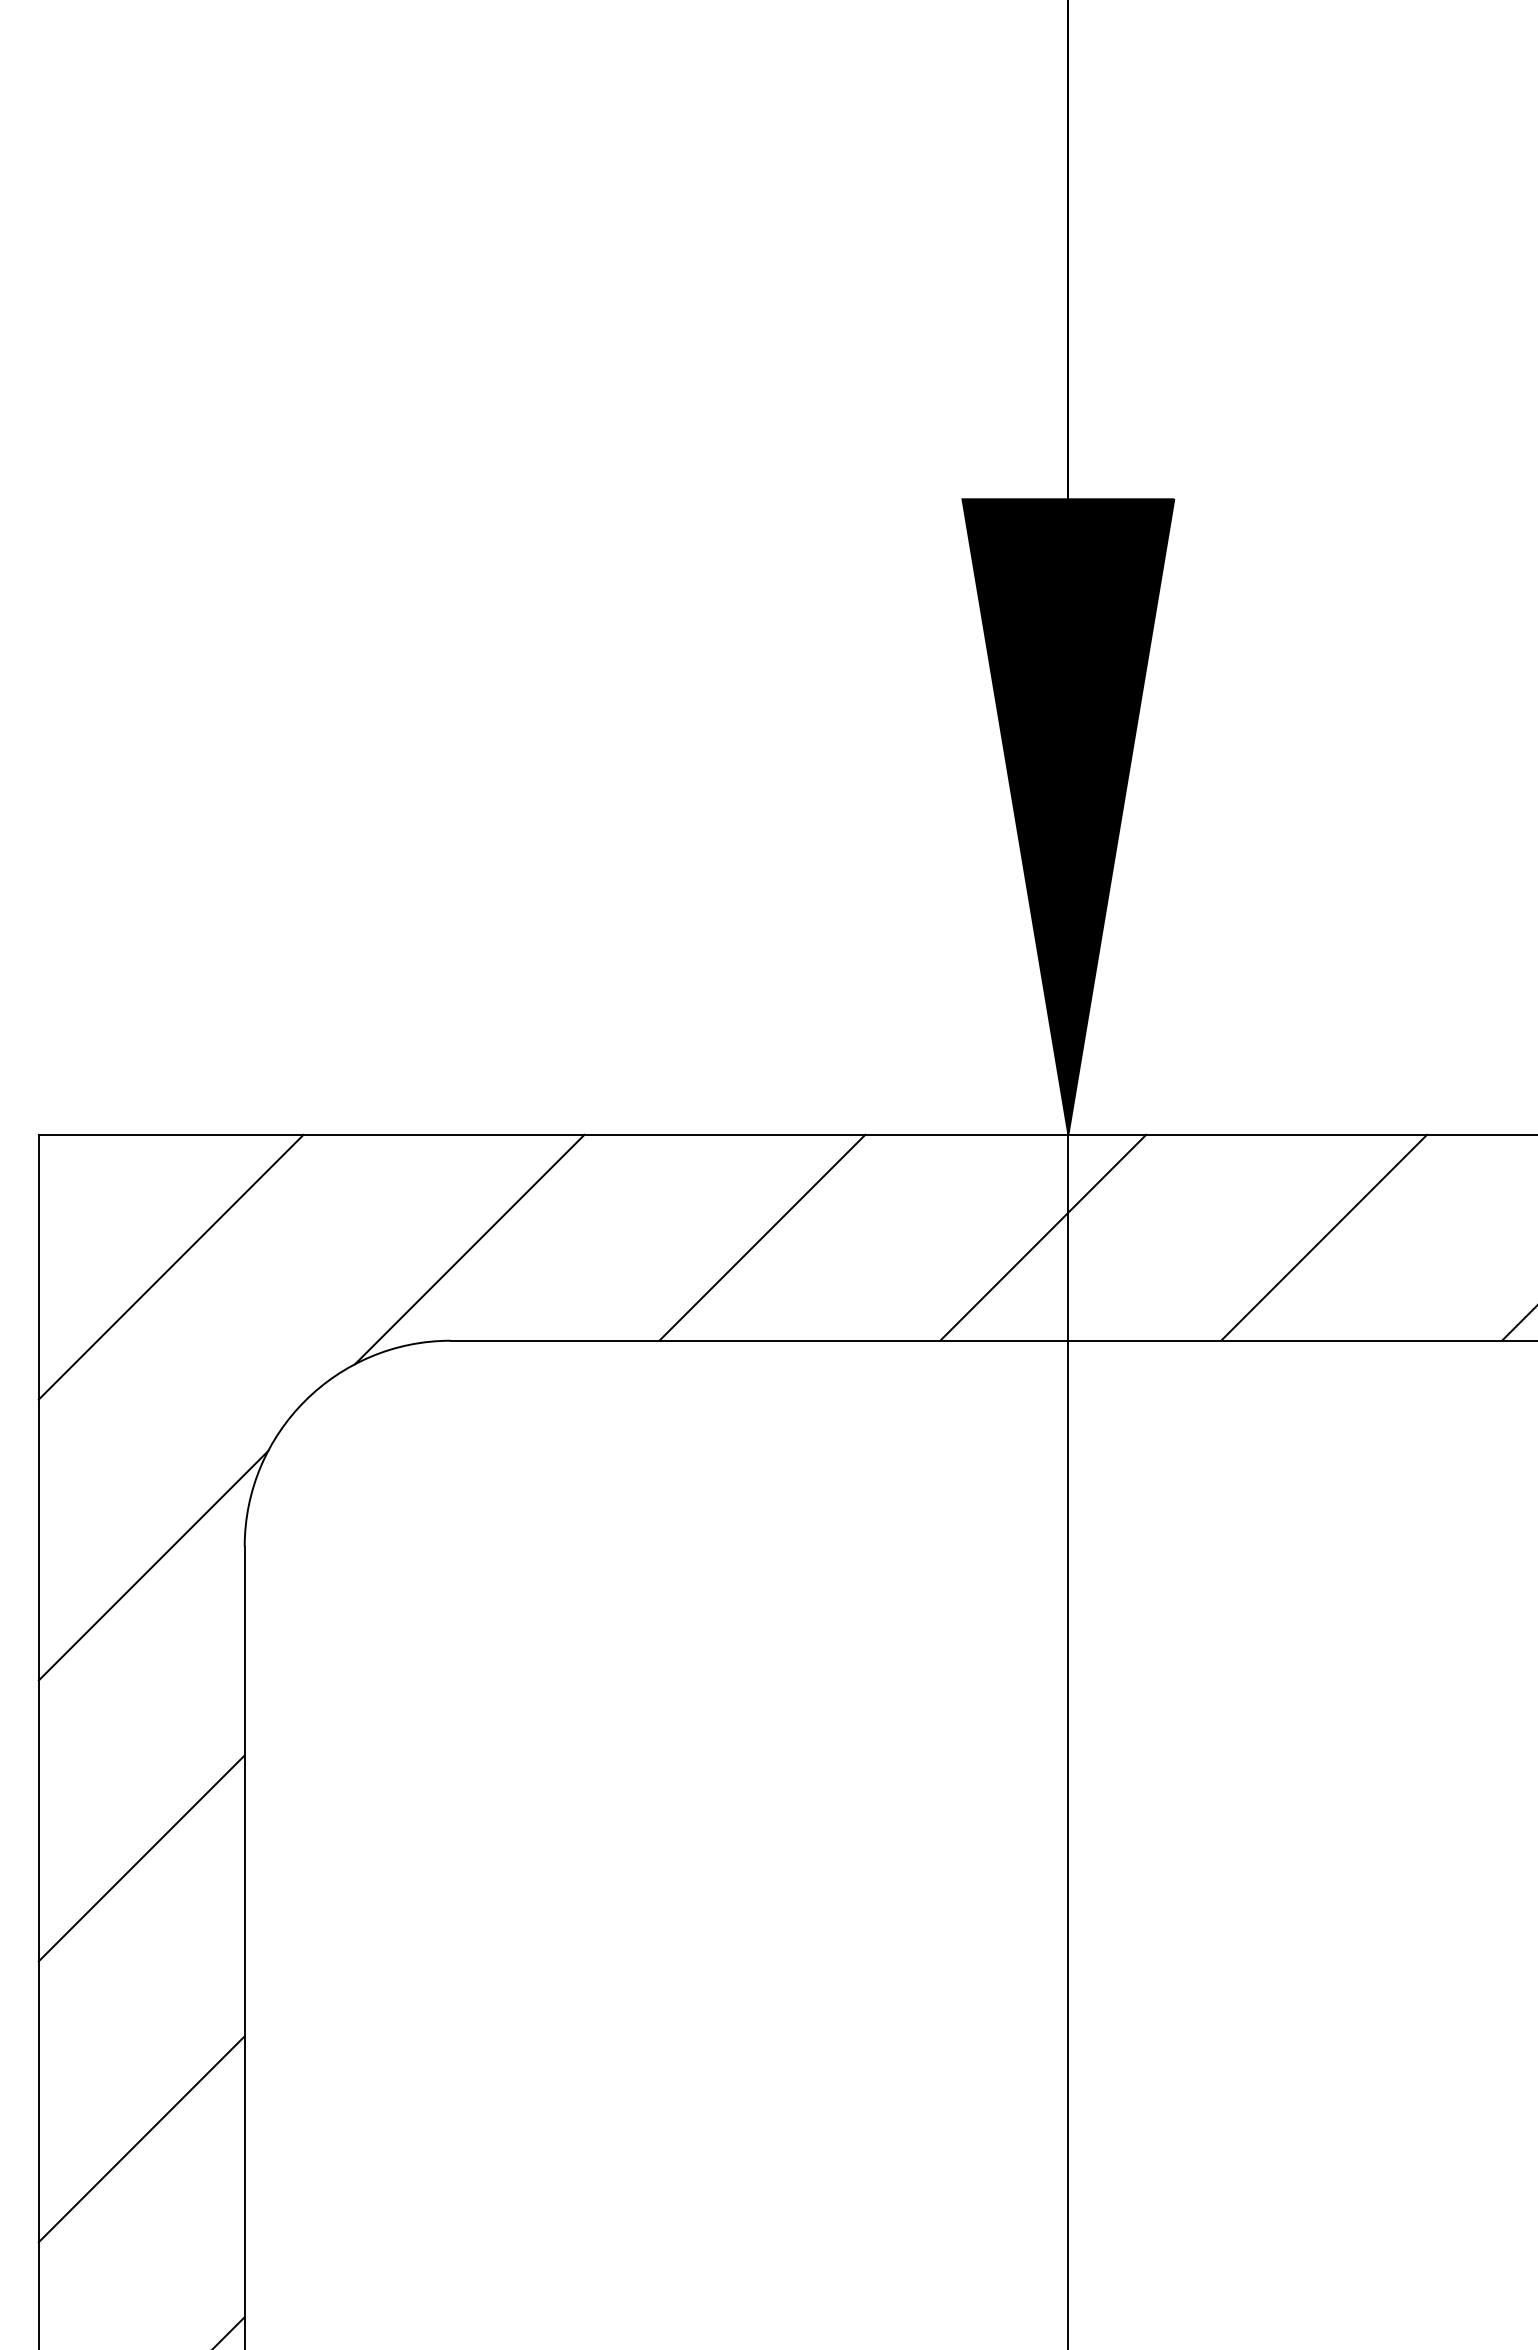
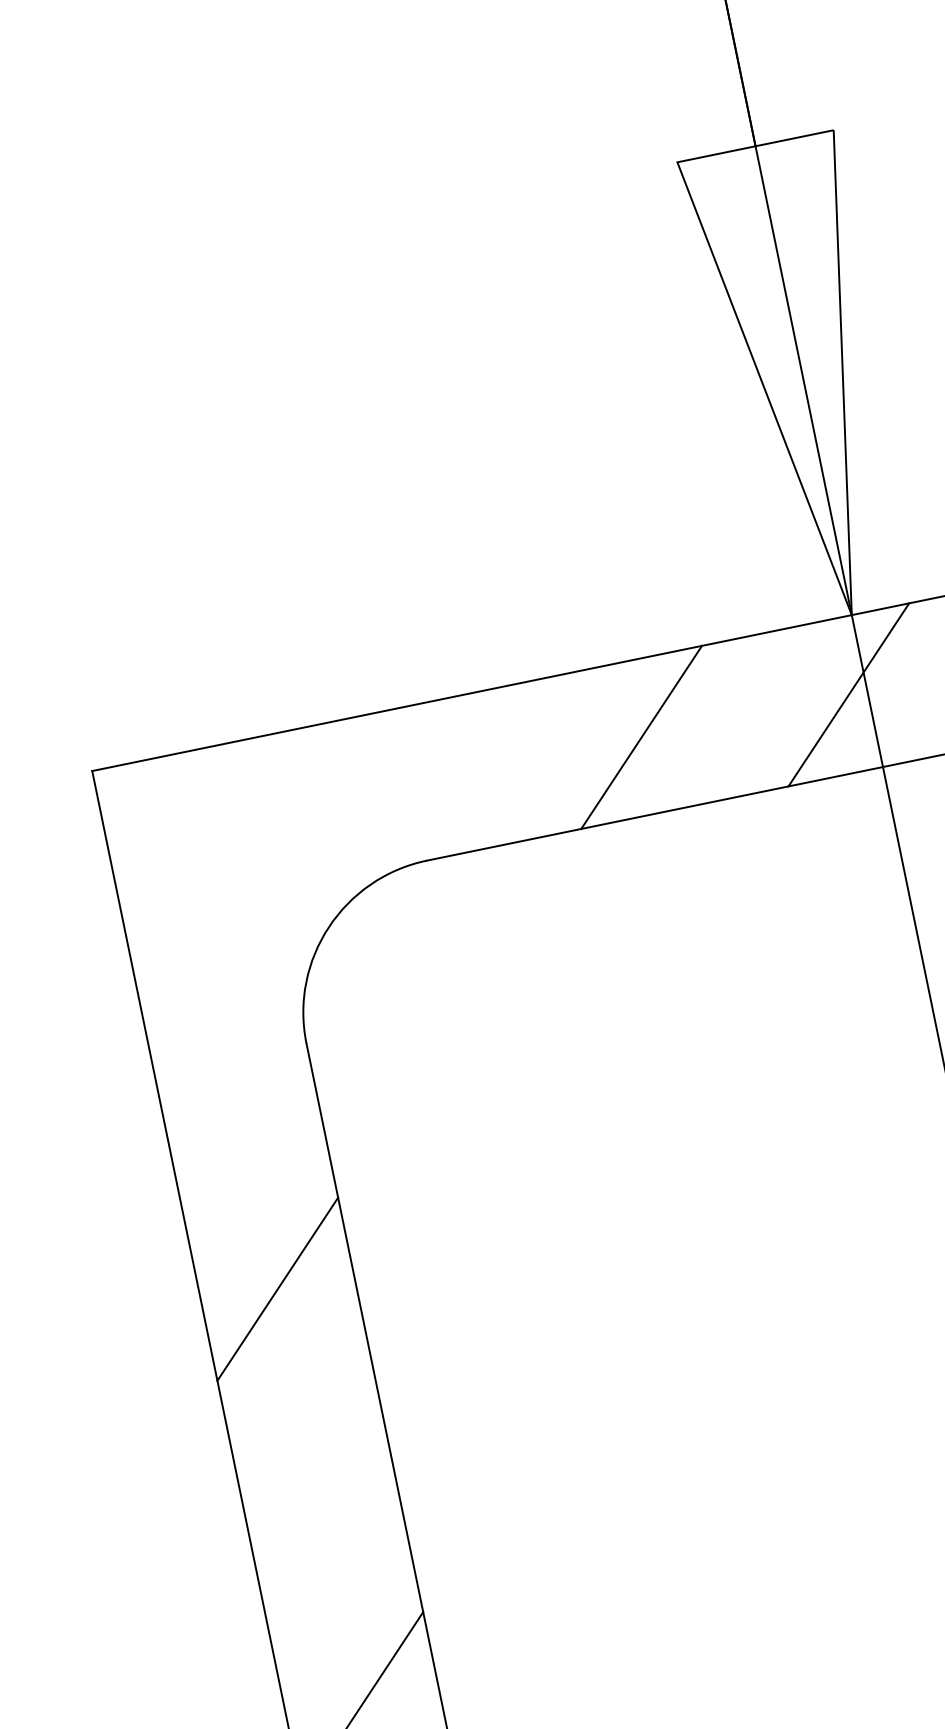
fill: (1068, 816) -> (803, 380), removed
line: (469, 1249) -> (427, 790), removed
line: (170, 1266) -> (209, 848), removed
line: (153, 1565) -> (242, 1071), removed
line: (141, 2139) -> (320, 1496), removed

